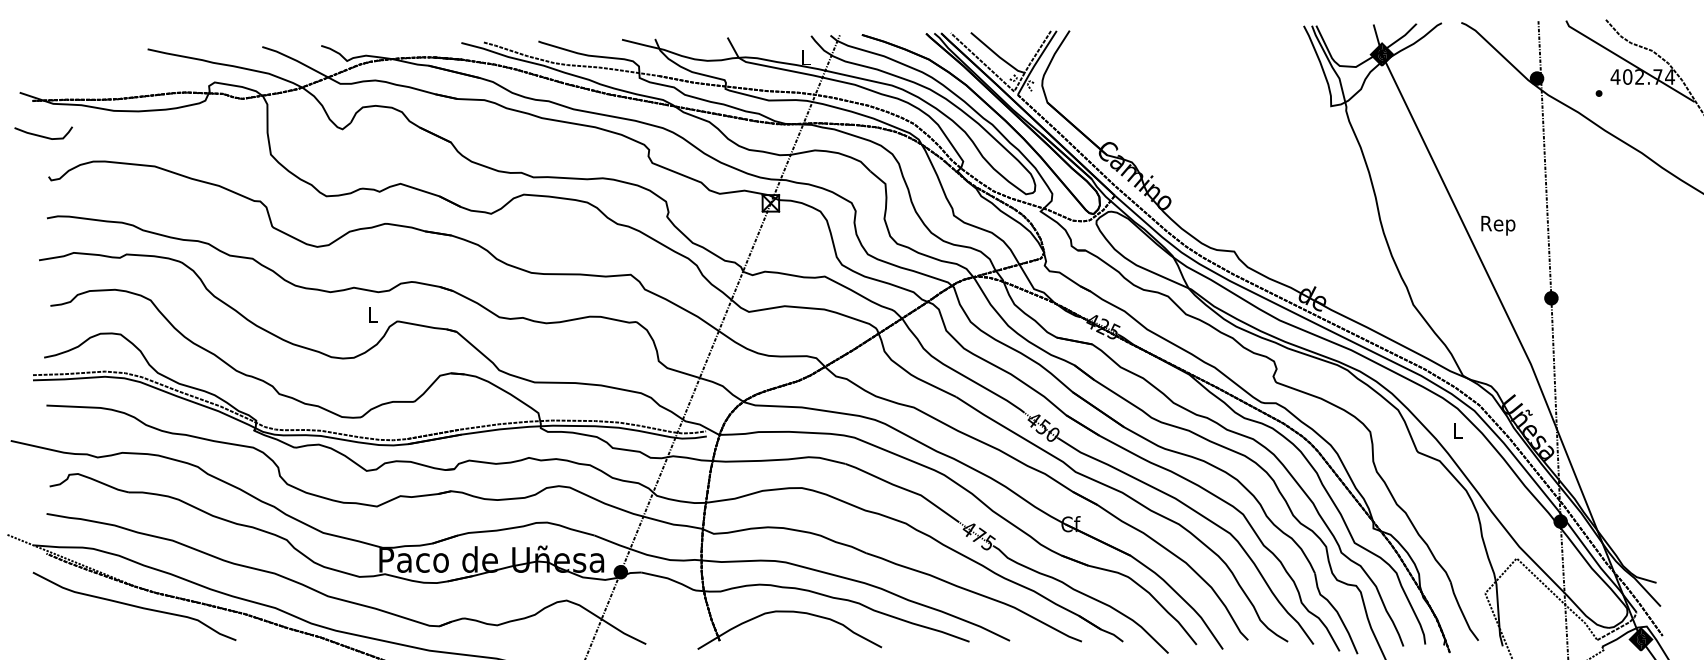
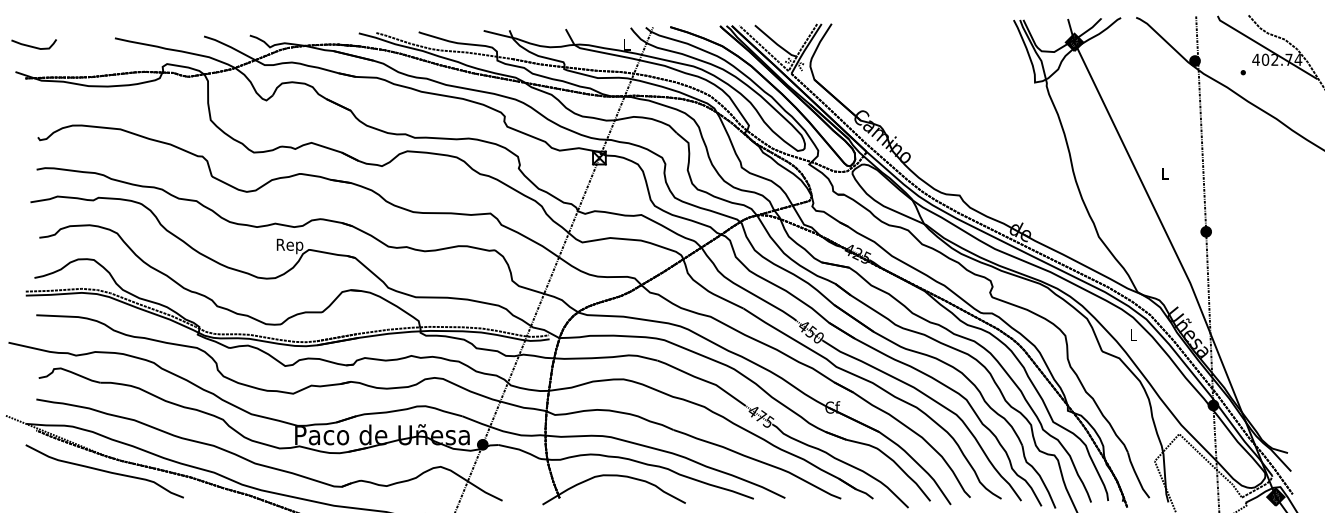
curve: (42, 135) -> (33, 46), moved
text: (1498, 225) -> (1165, 175), Rep -> L
text: (372, 316) -> (289, 246), L -> Rep

